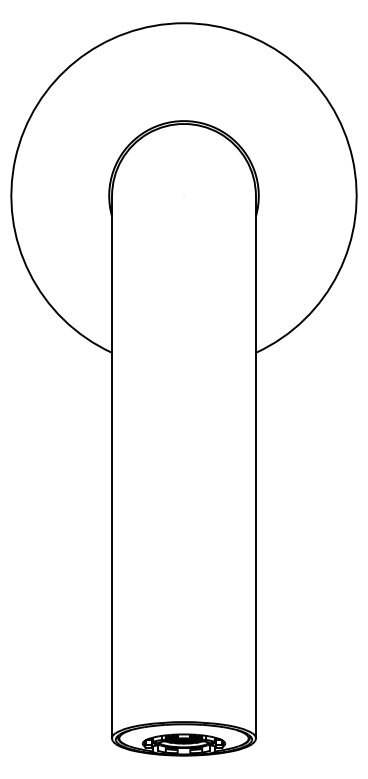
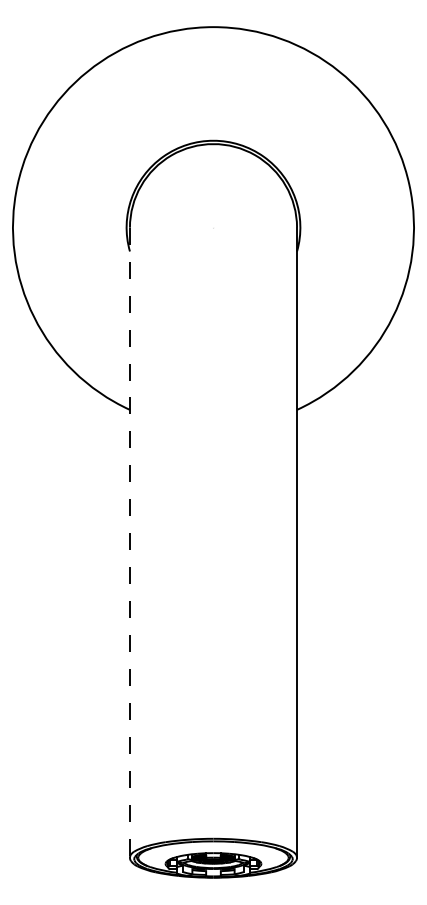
line: (111, 467) -> (129, 543), solid -> dashed

